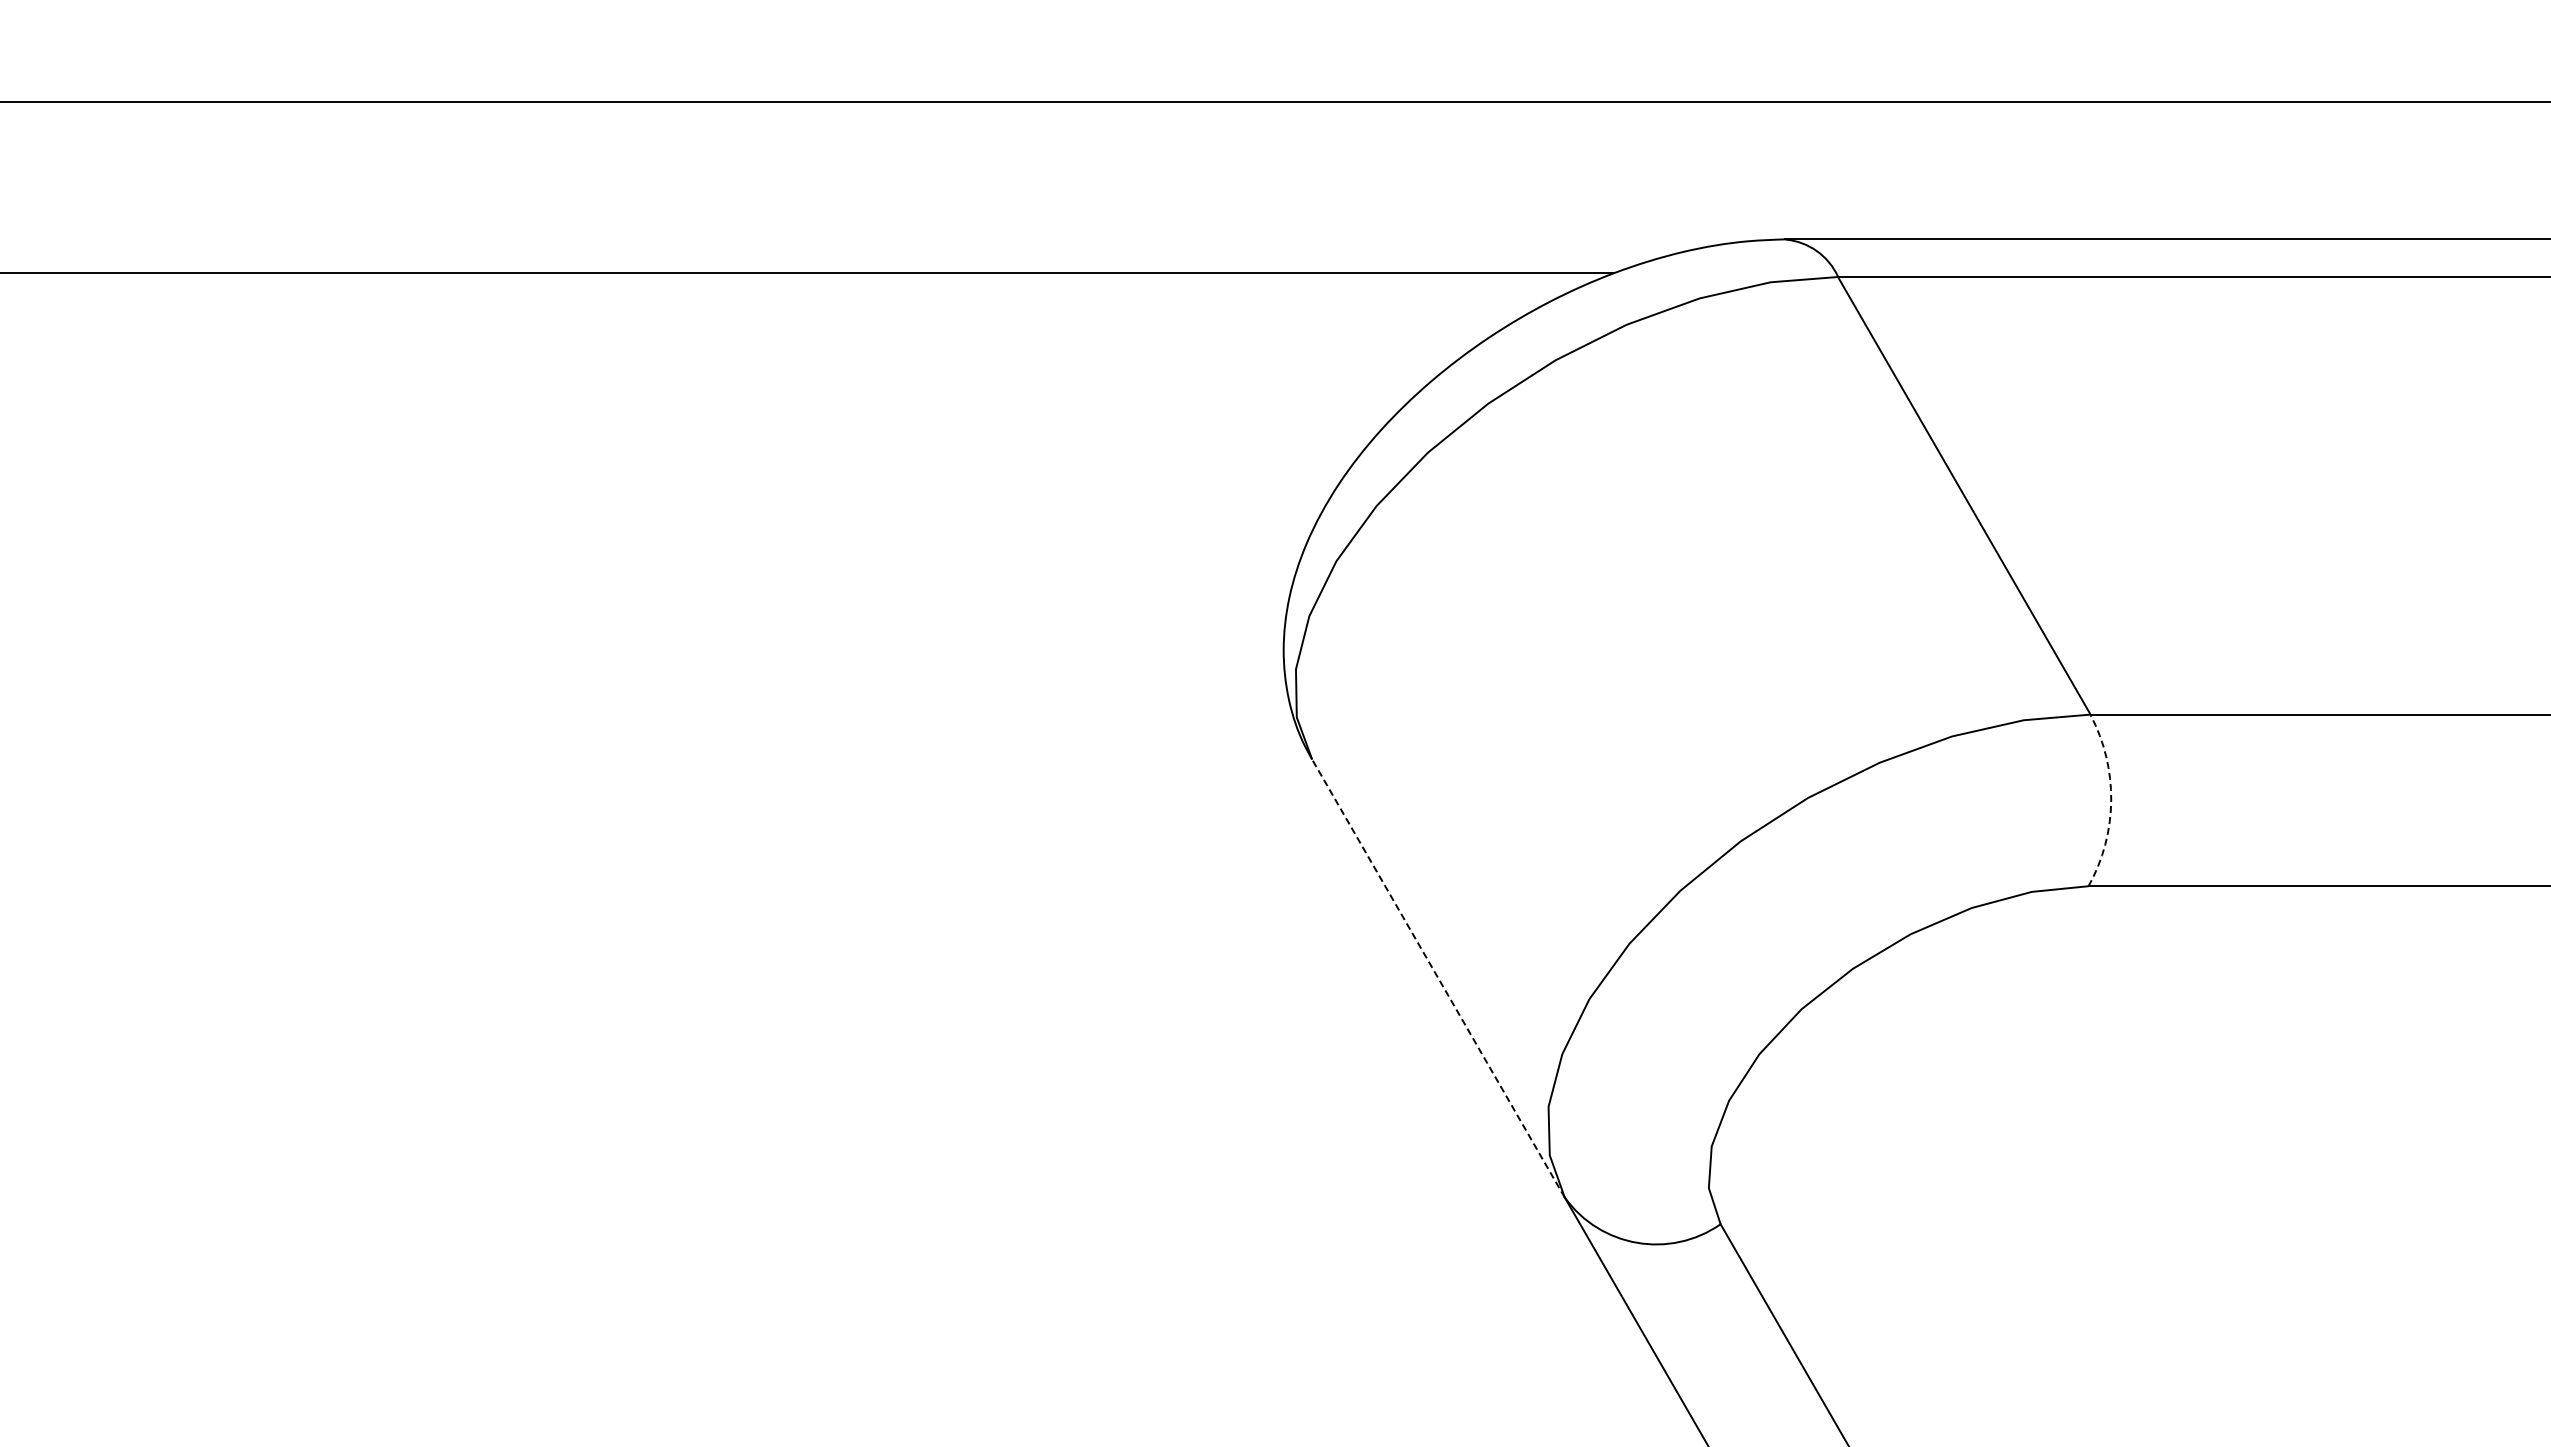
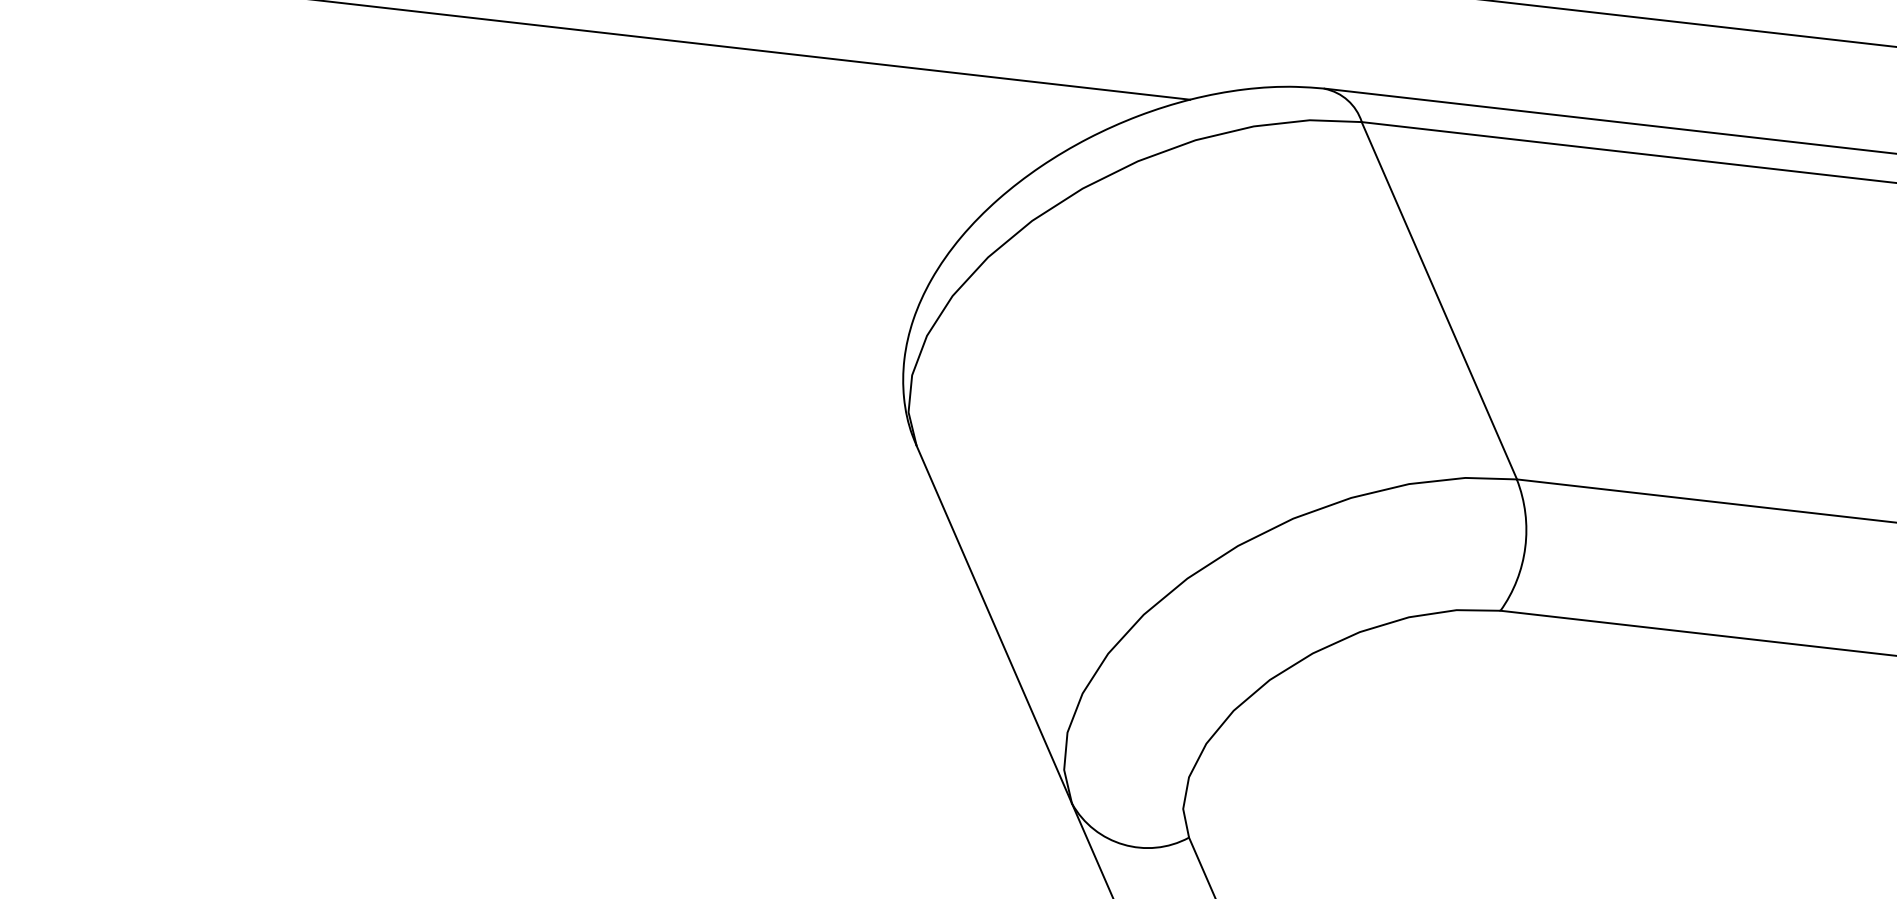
arc: (2111, 800) -> (1525, 547), dashed -> solid
line: (1438, 978) -> (994, 624), dashed -> solid

